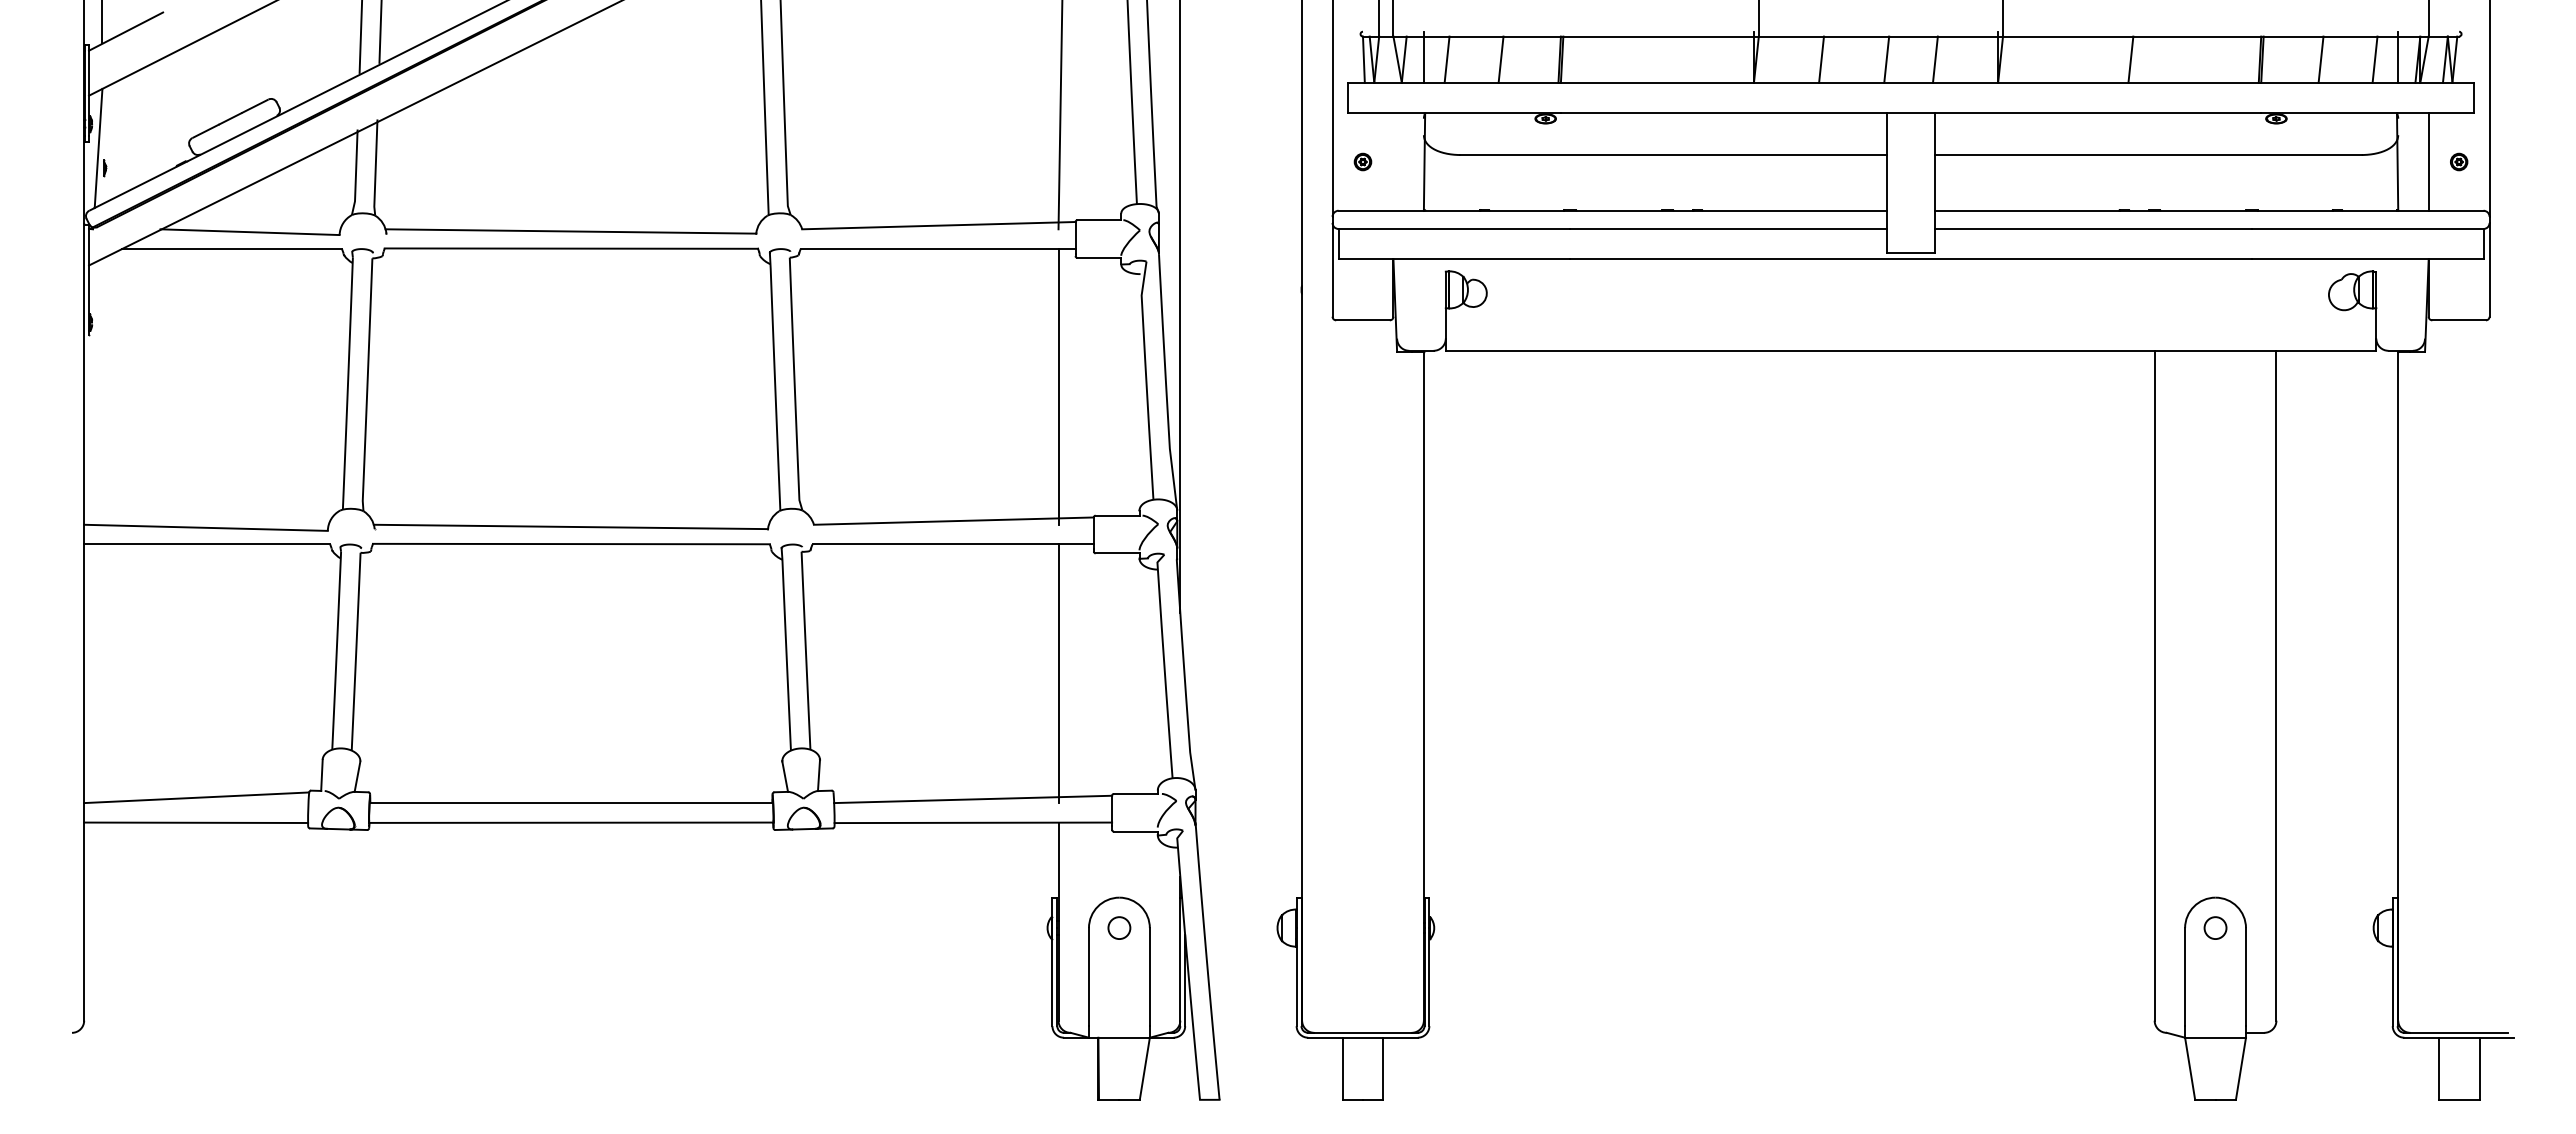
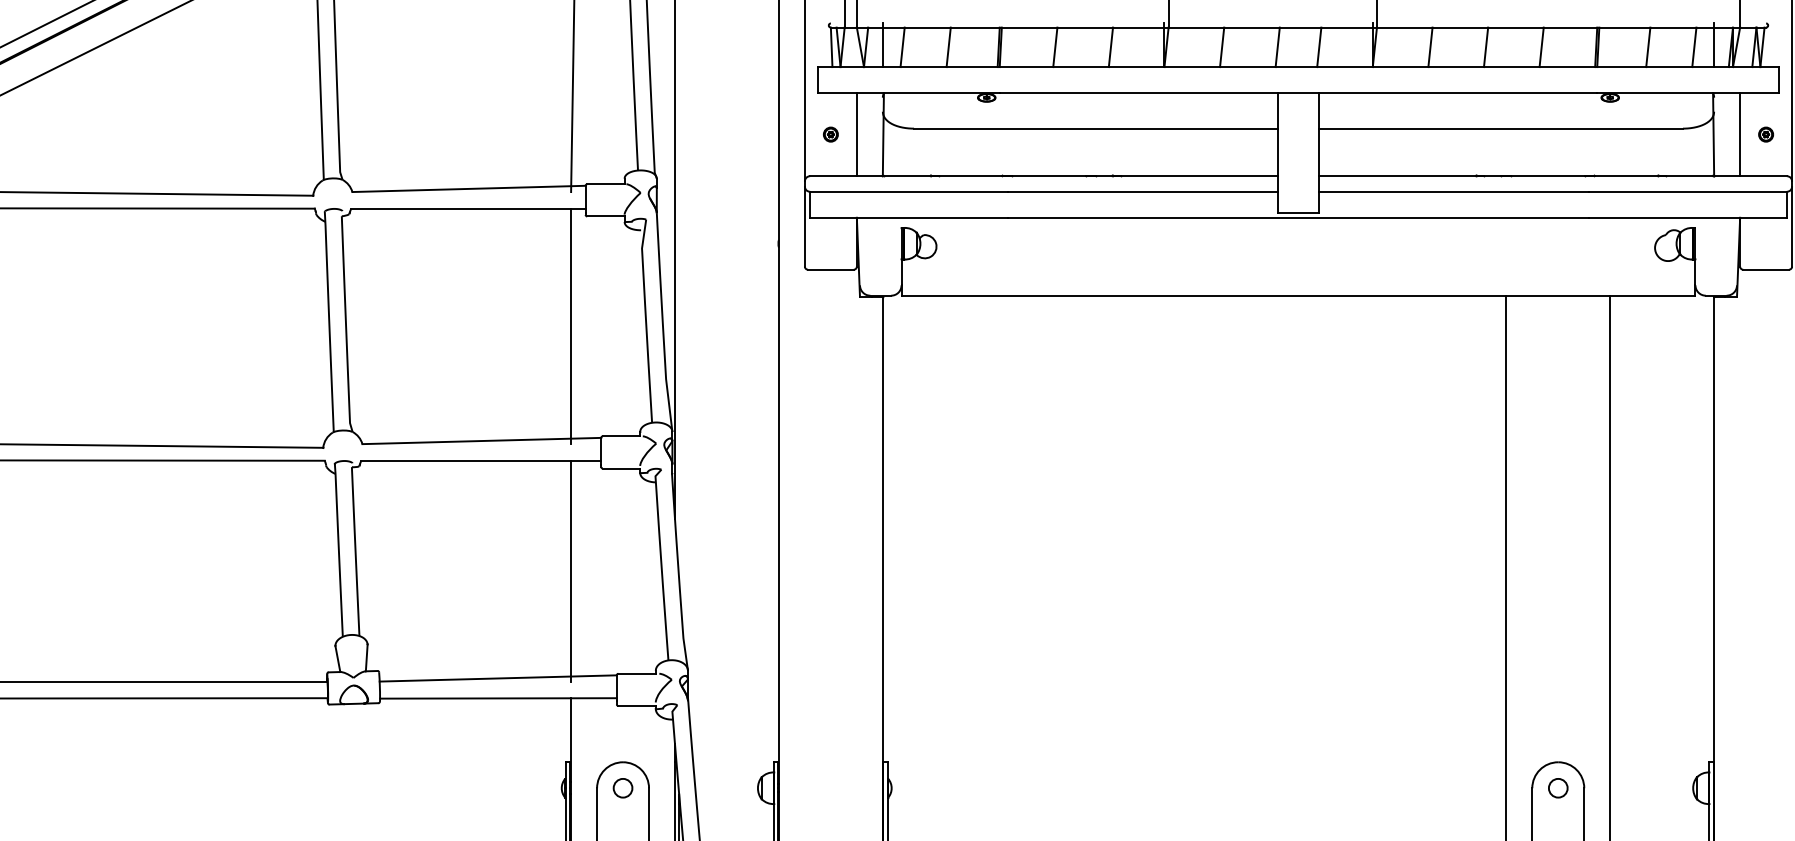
line: (1625, 59) -> (1054, 47), added
line: (1690, 59) -> (1110, 47), added
line: (2065, 59) -> (1430, 47), added
line: (2195, 59) -> (1541, 47), added
line: (1393, 161) -> (856, 134), added

